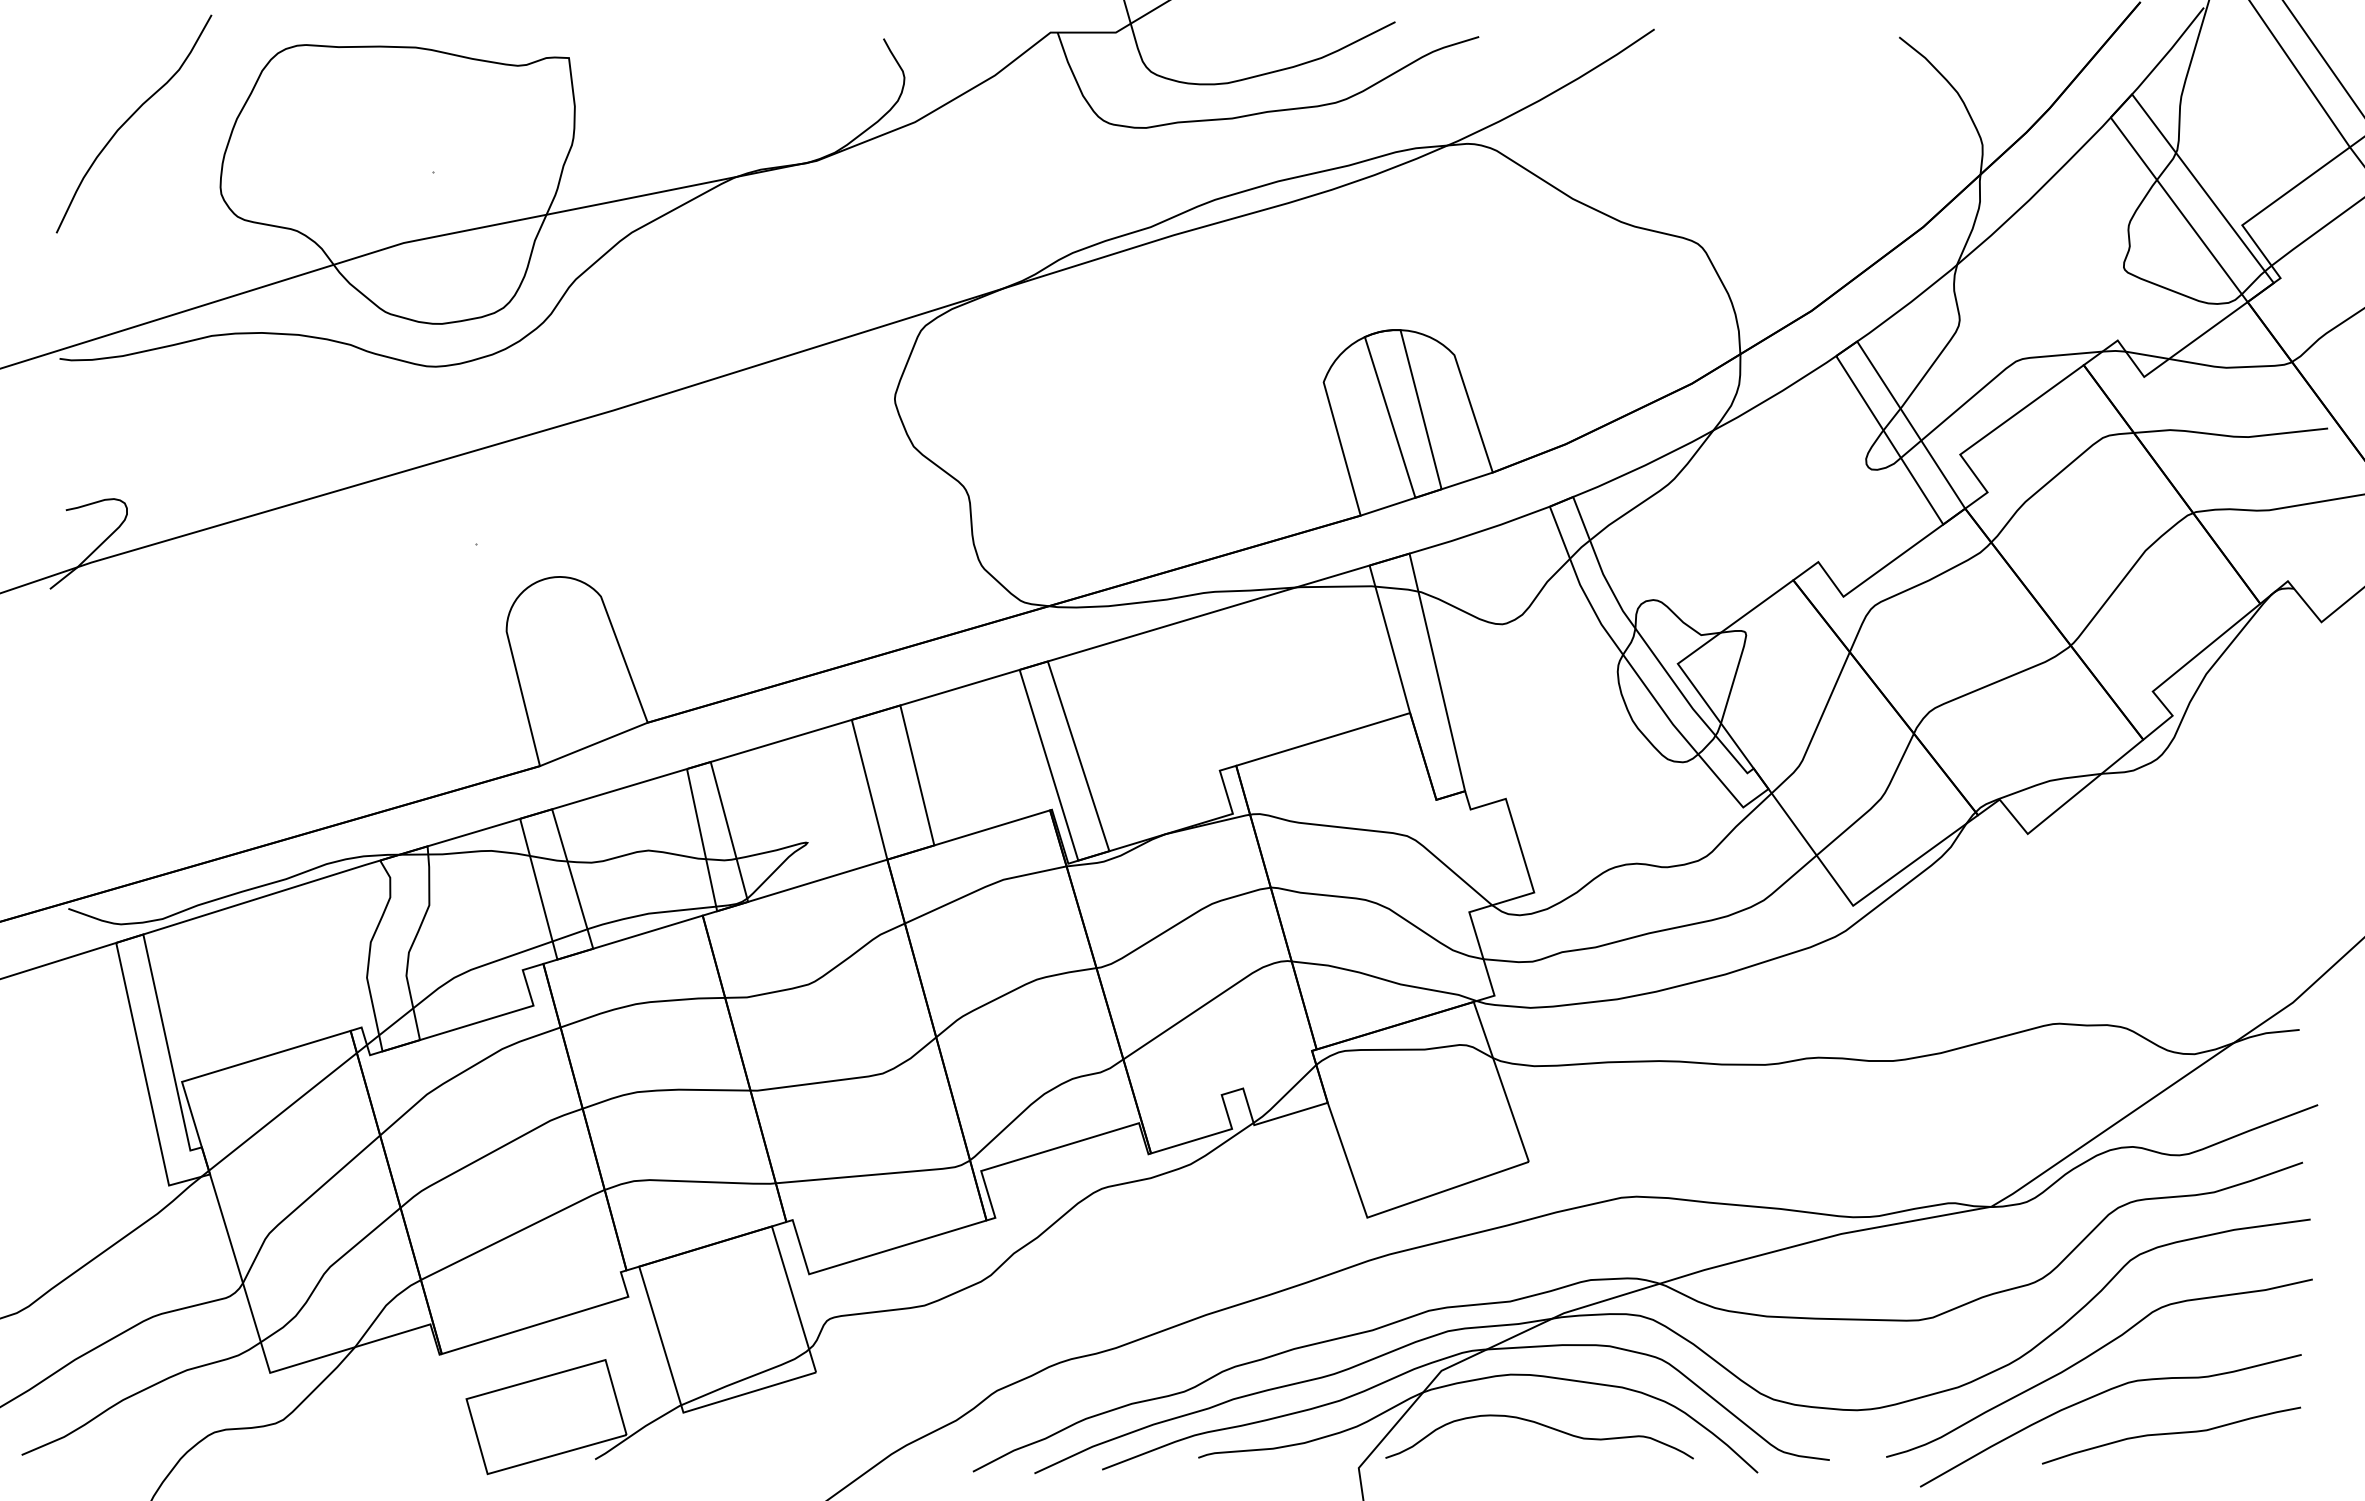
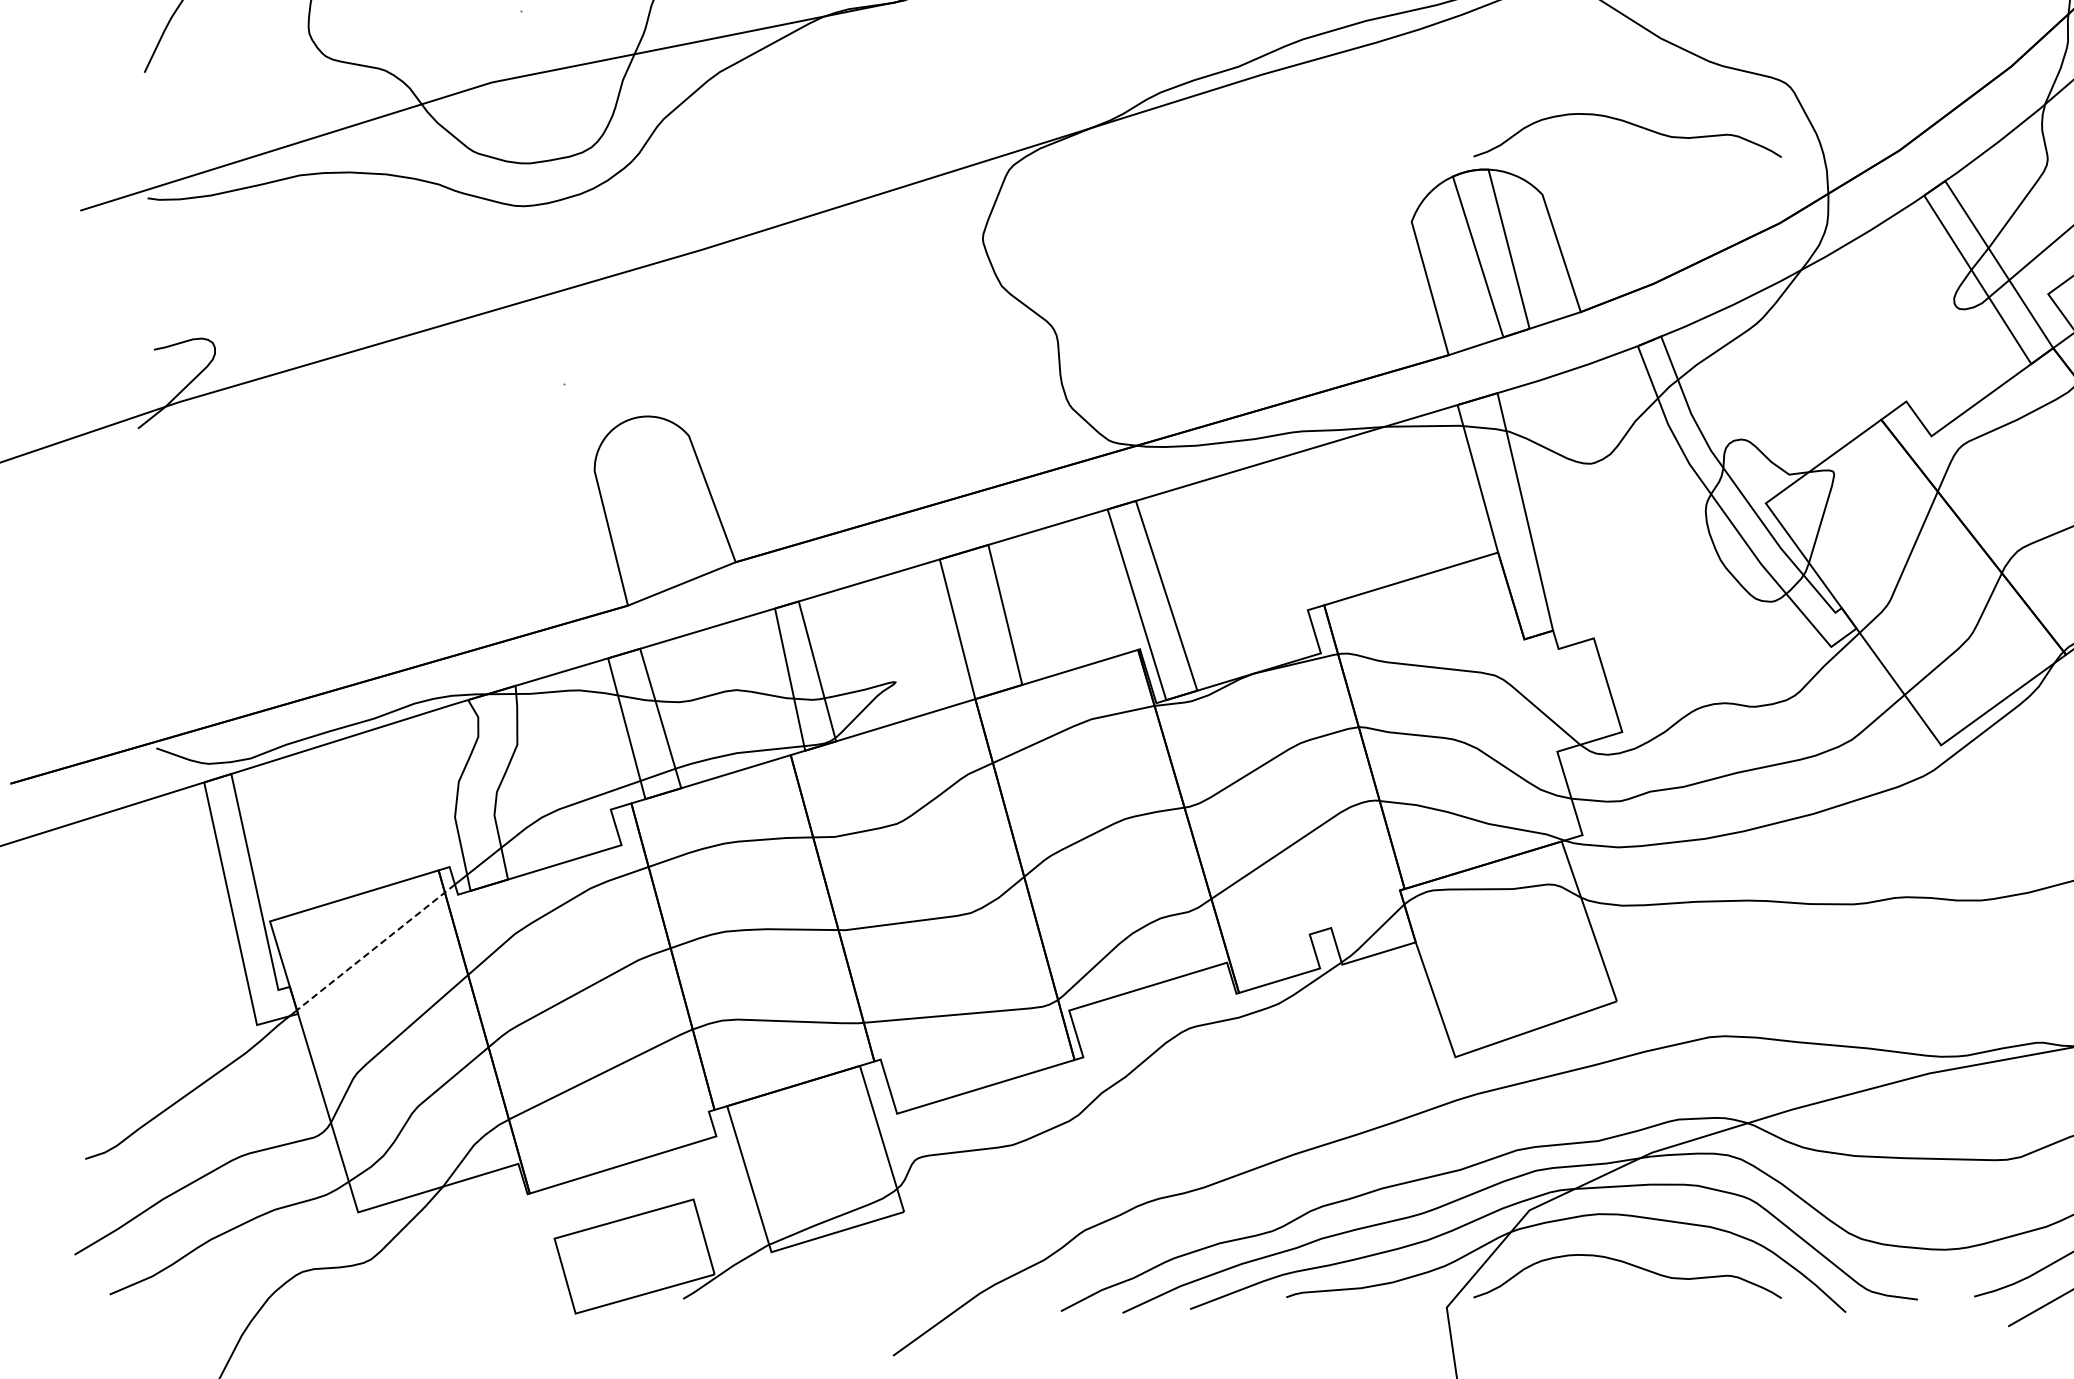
curve: (1543, 285) -> (1631, 125), added
line: (288, 1107) -> (376, 947), solid -> dashed

